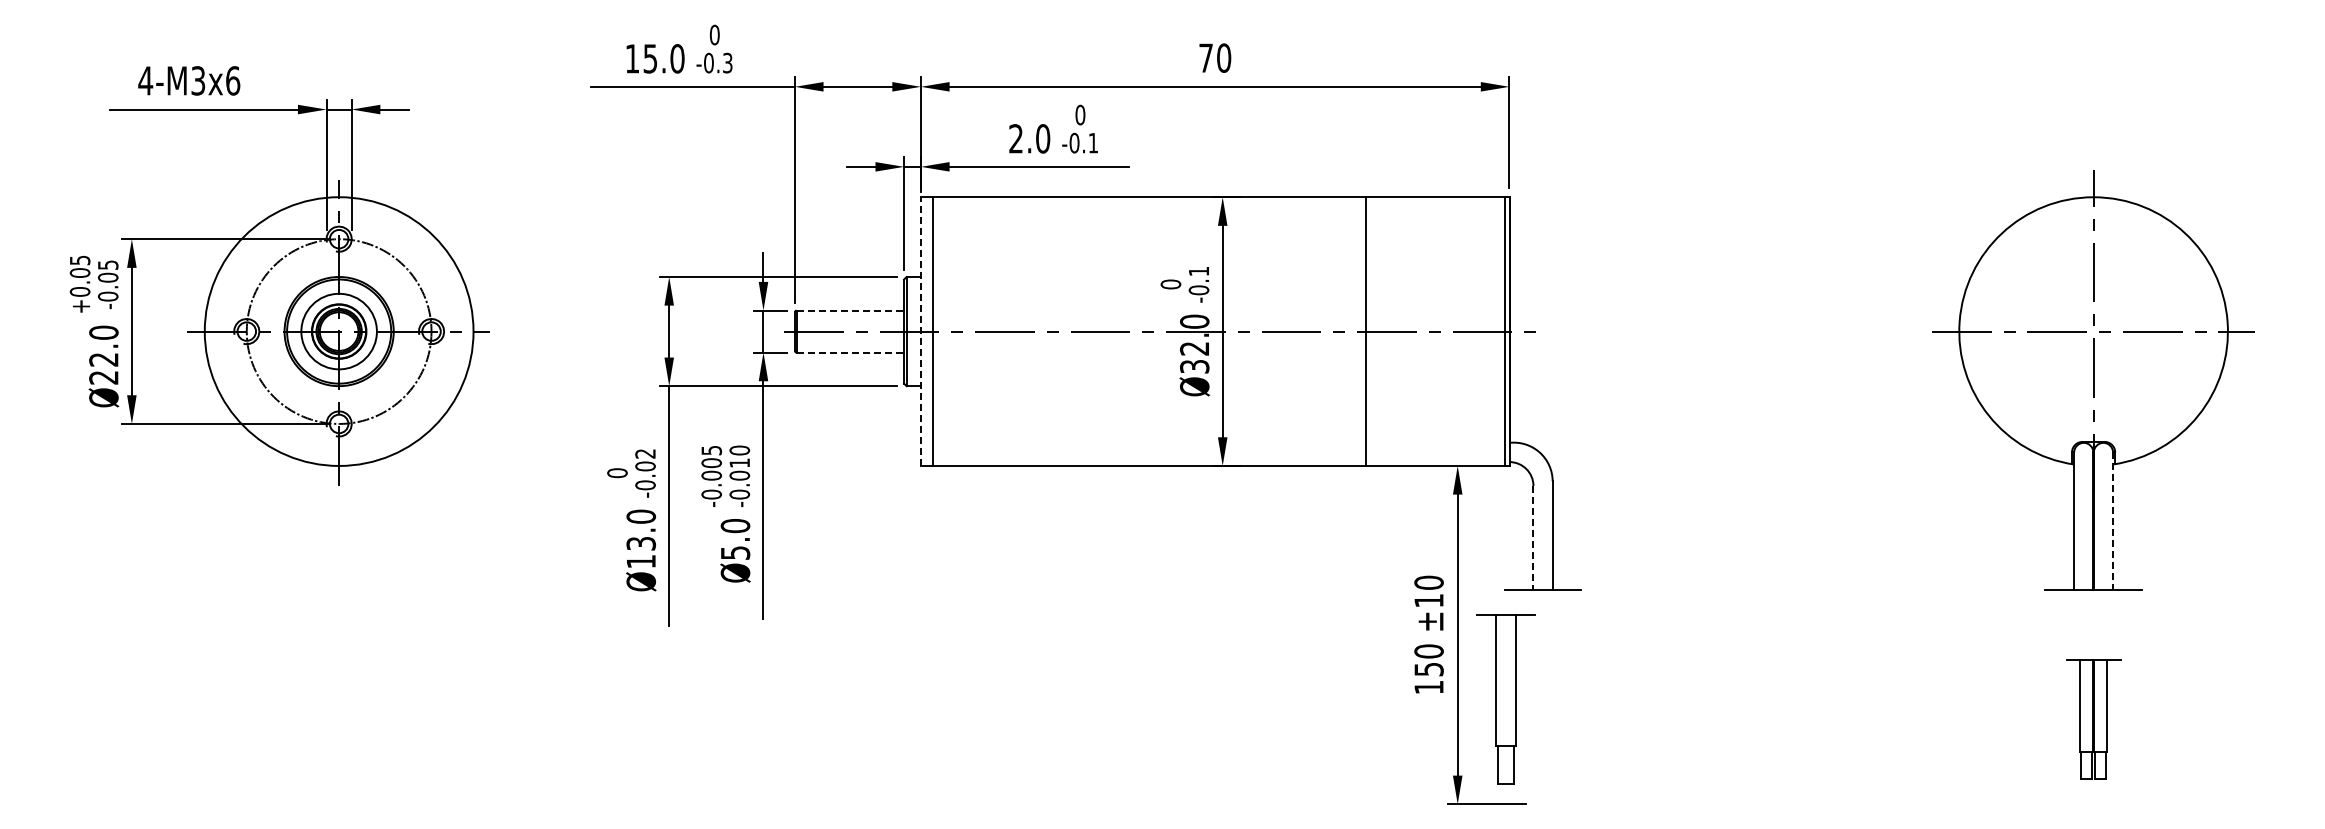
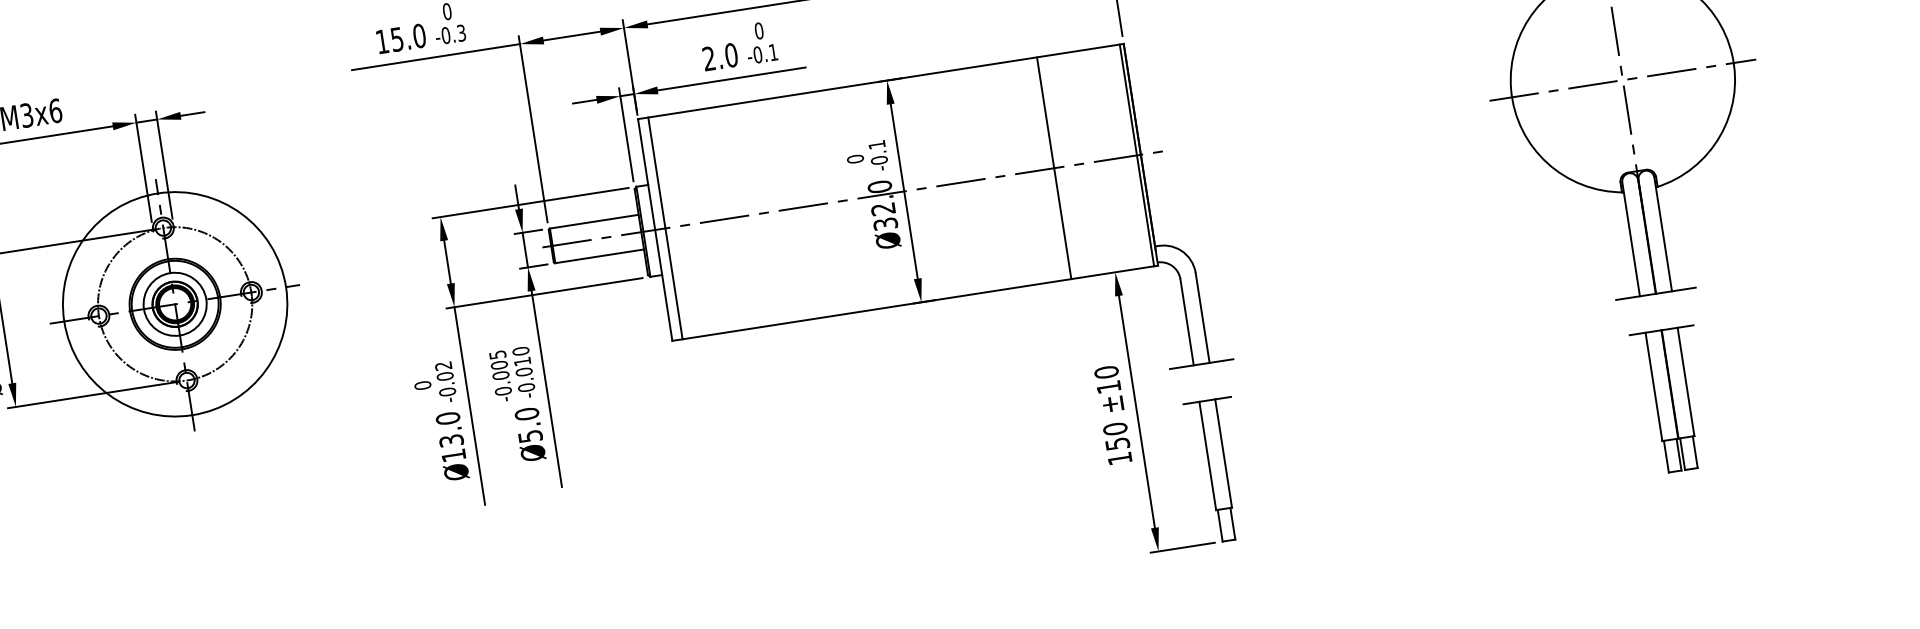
line: (850, 310) -> (594, 221), dashed -> solid
line: (920, 331) -> (654, 229), dashed -> solid
line: (1366, 331) -> (1054, 168), moved
line: (850, 352) -> (599, 256), dashed -> solid
line: (2113, 521) -> (1663, 234), dashed -> solid
line: (1533, 538) -> (1187, 322), dashed -> solid
part: (1505, 699) -> (1217, 470), moved
part: (2093, 719) -> (1672, 400), size x1.43

